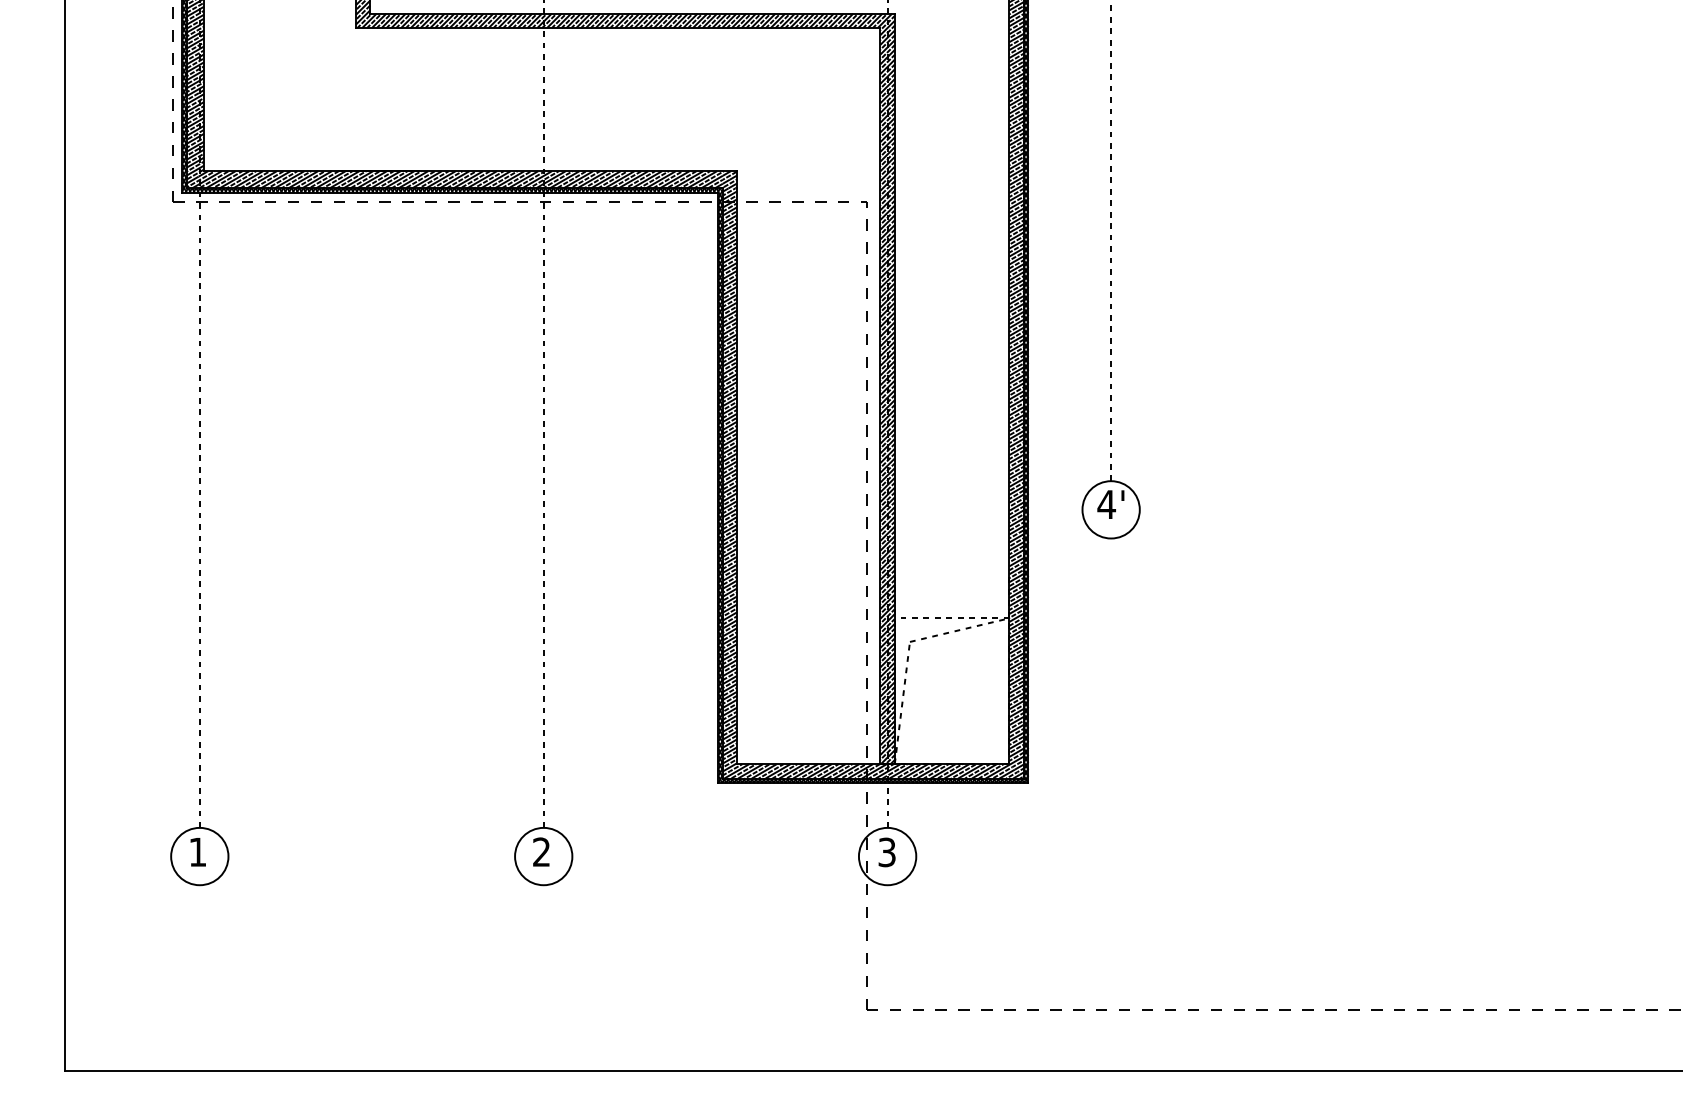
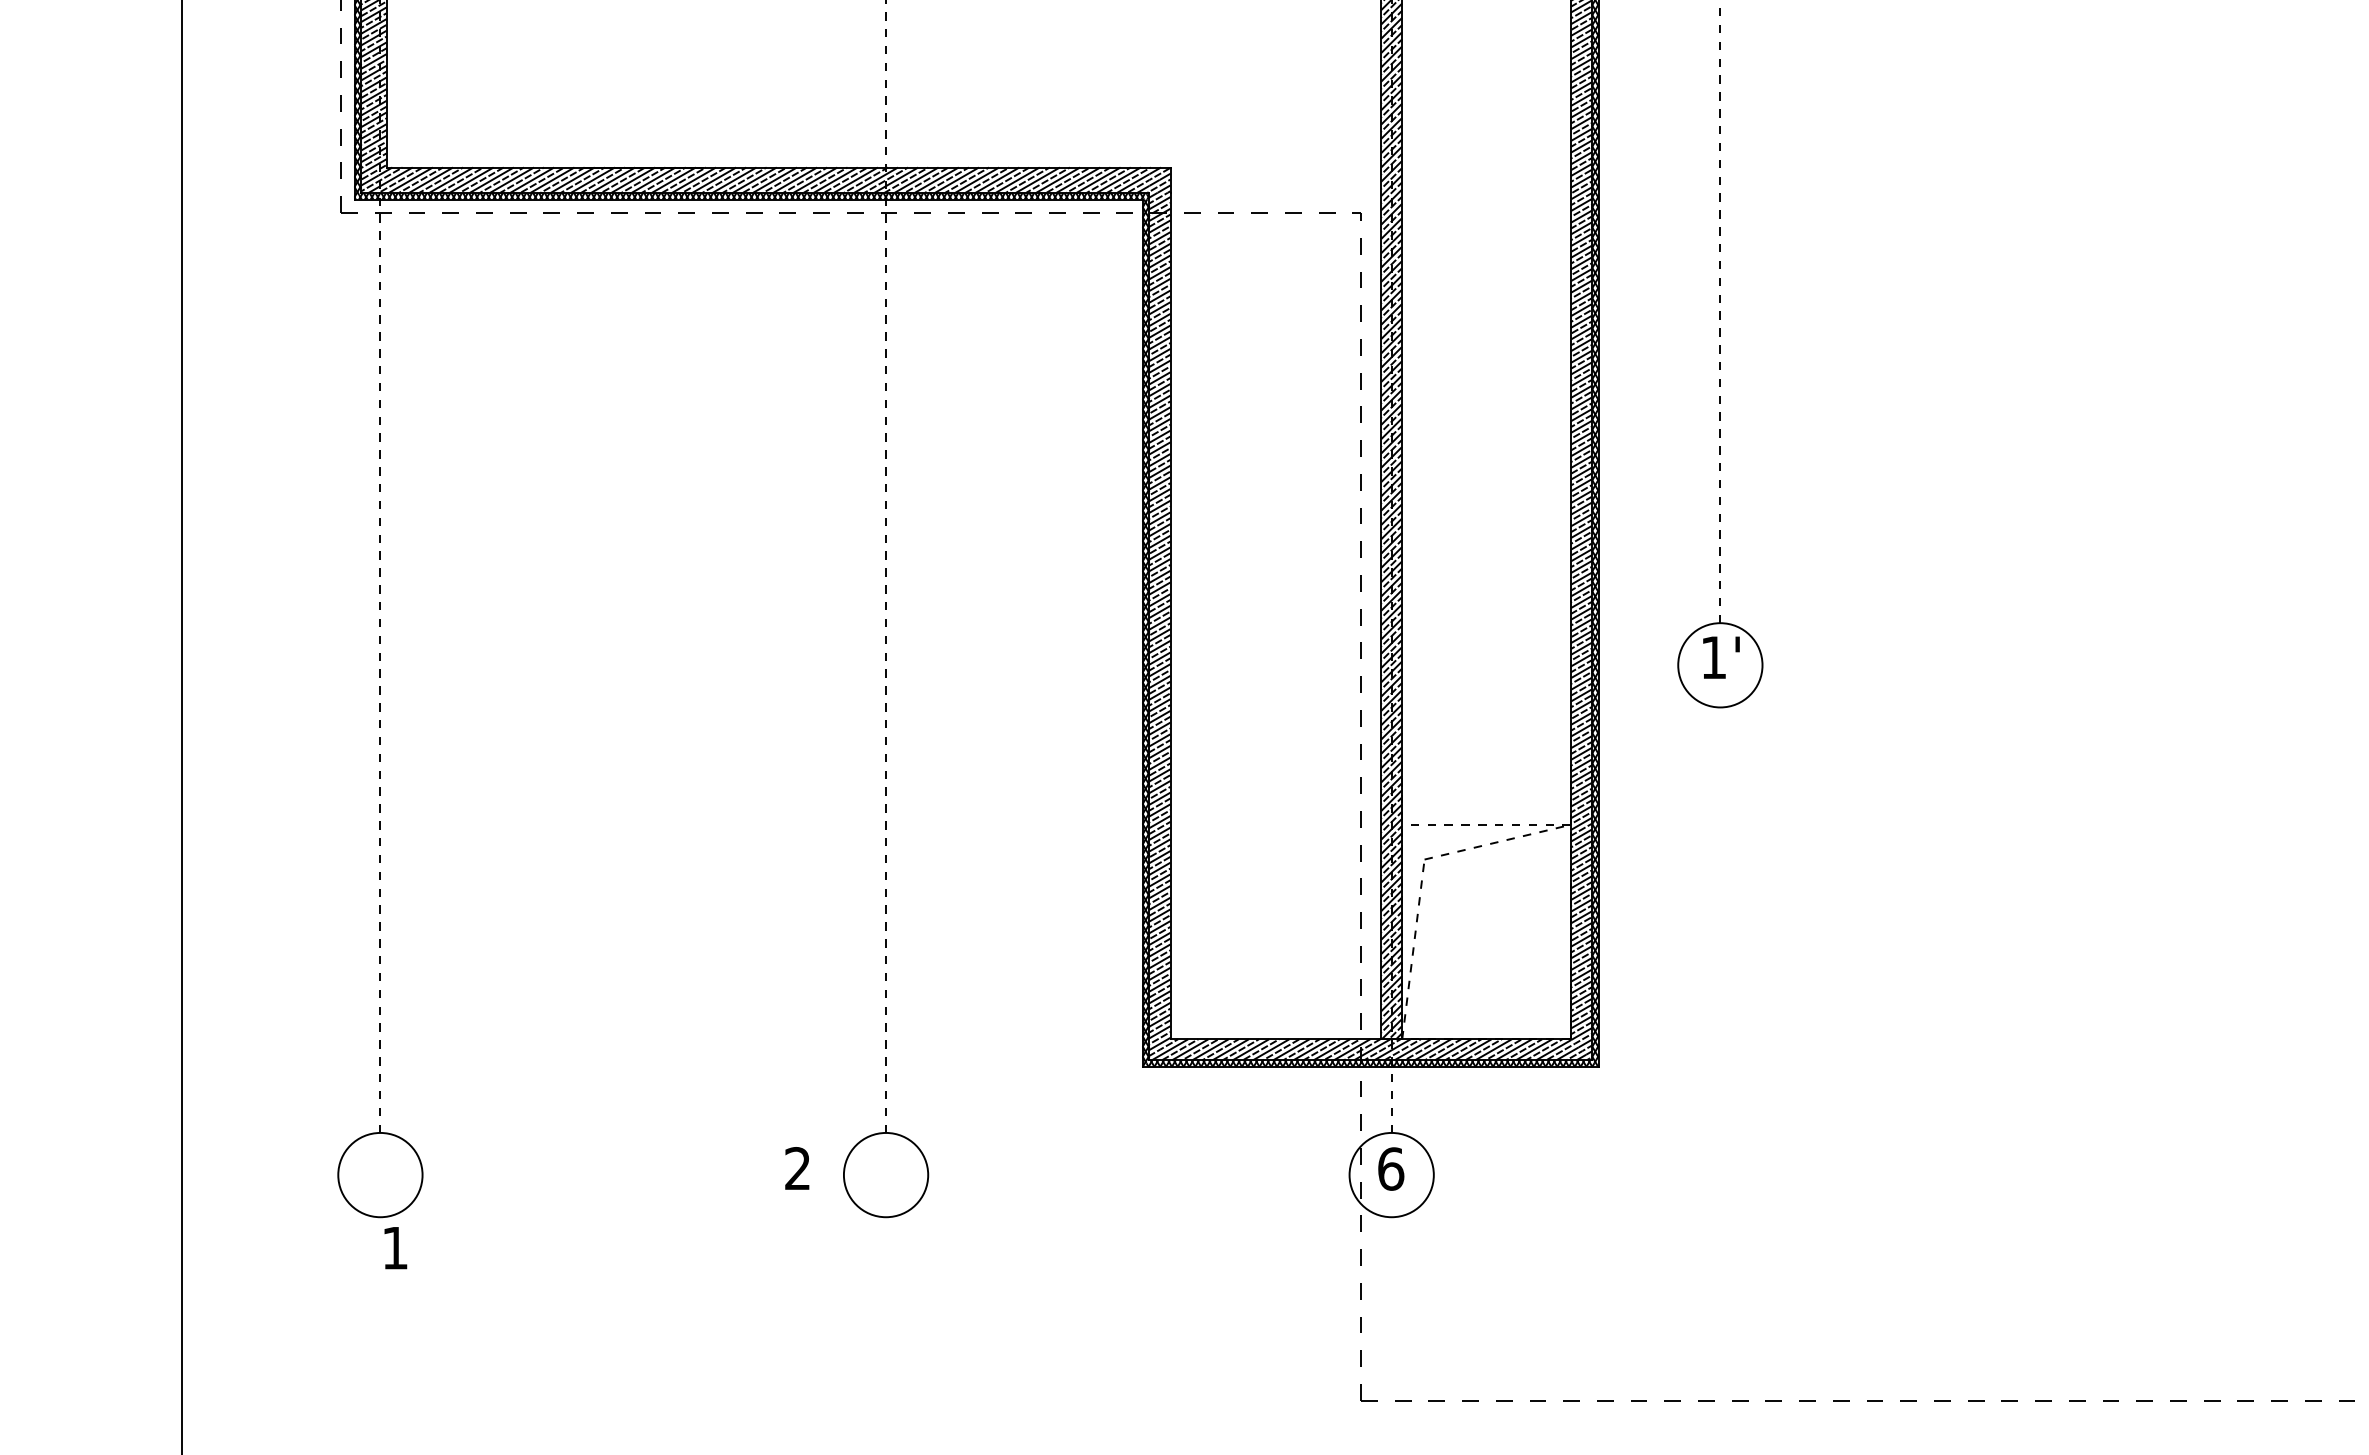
text: (1106, 504) -> (1713, 657), 4' -> 1'
text: (541, 851) -> (797, 1167), moved
text: (197, 852) -> (394, 1248), moved
text: (887, 852) -> (1391, 1169), 3 -> 6

